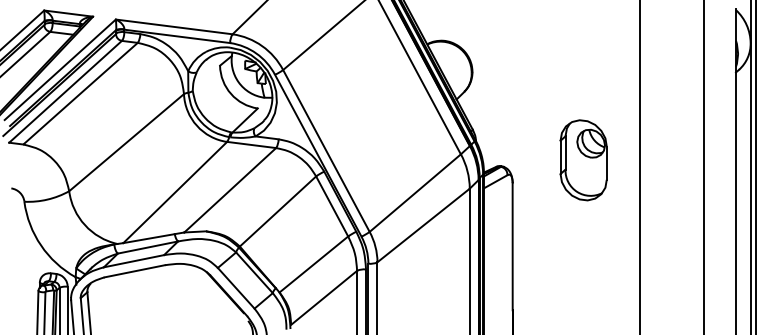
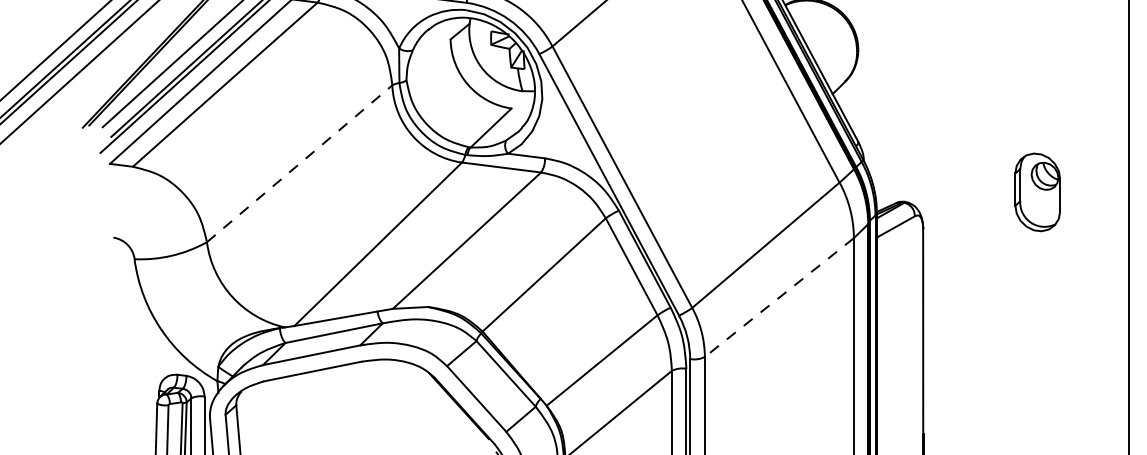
line: (127, 142) -> (301, 163), solid -> dashed
part: (583, 160) -> (1037, 192), size x0.6
line: (423, 225) -> (779, 297), solid -> dashed

